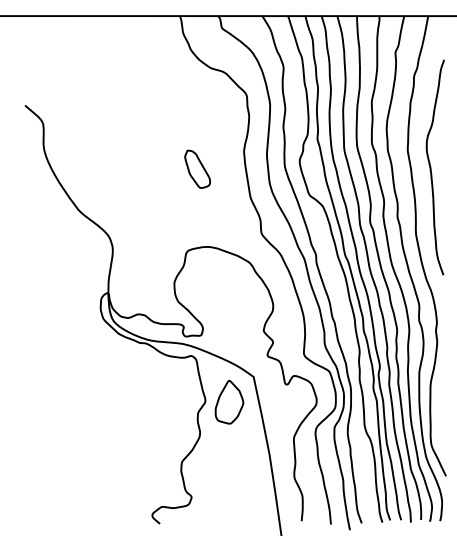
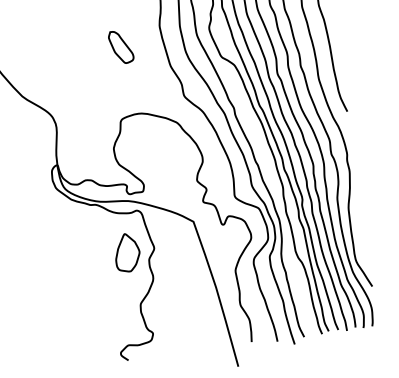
part: (229, 401) -> (127, 252), moved

